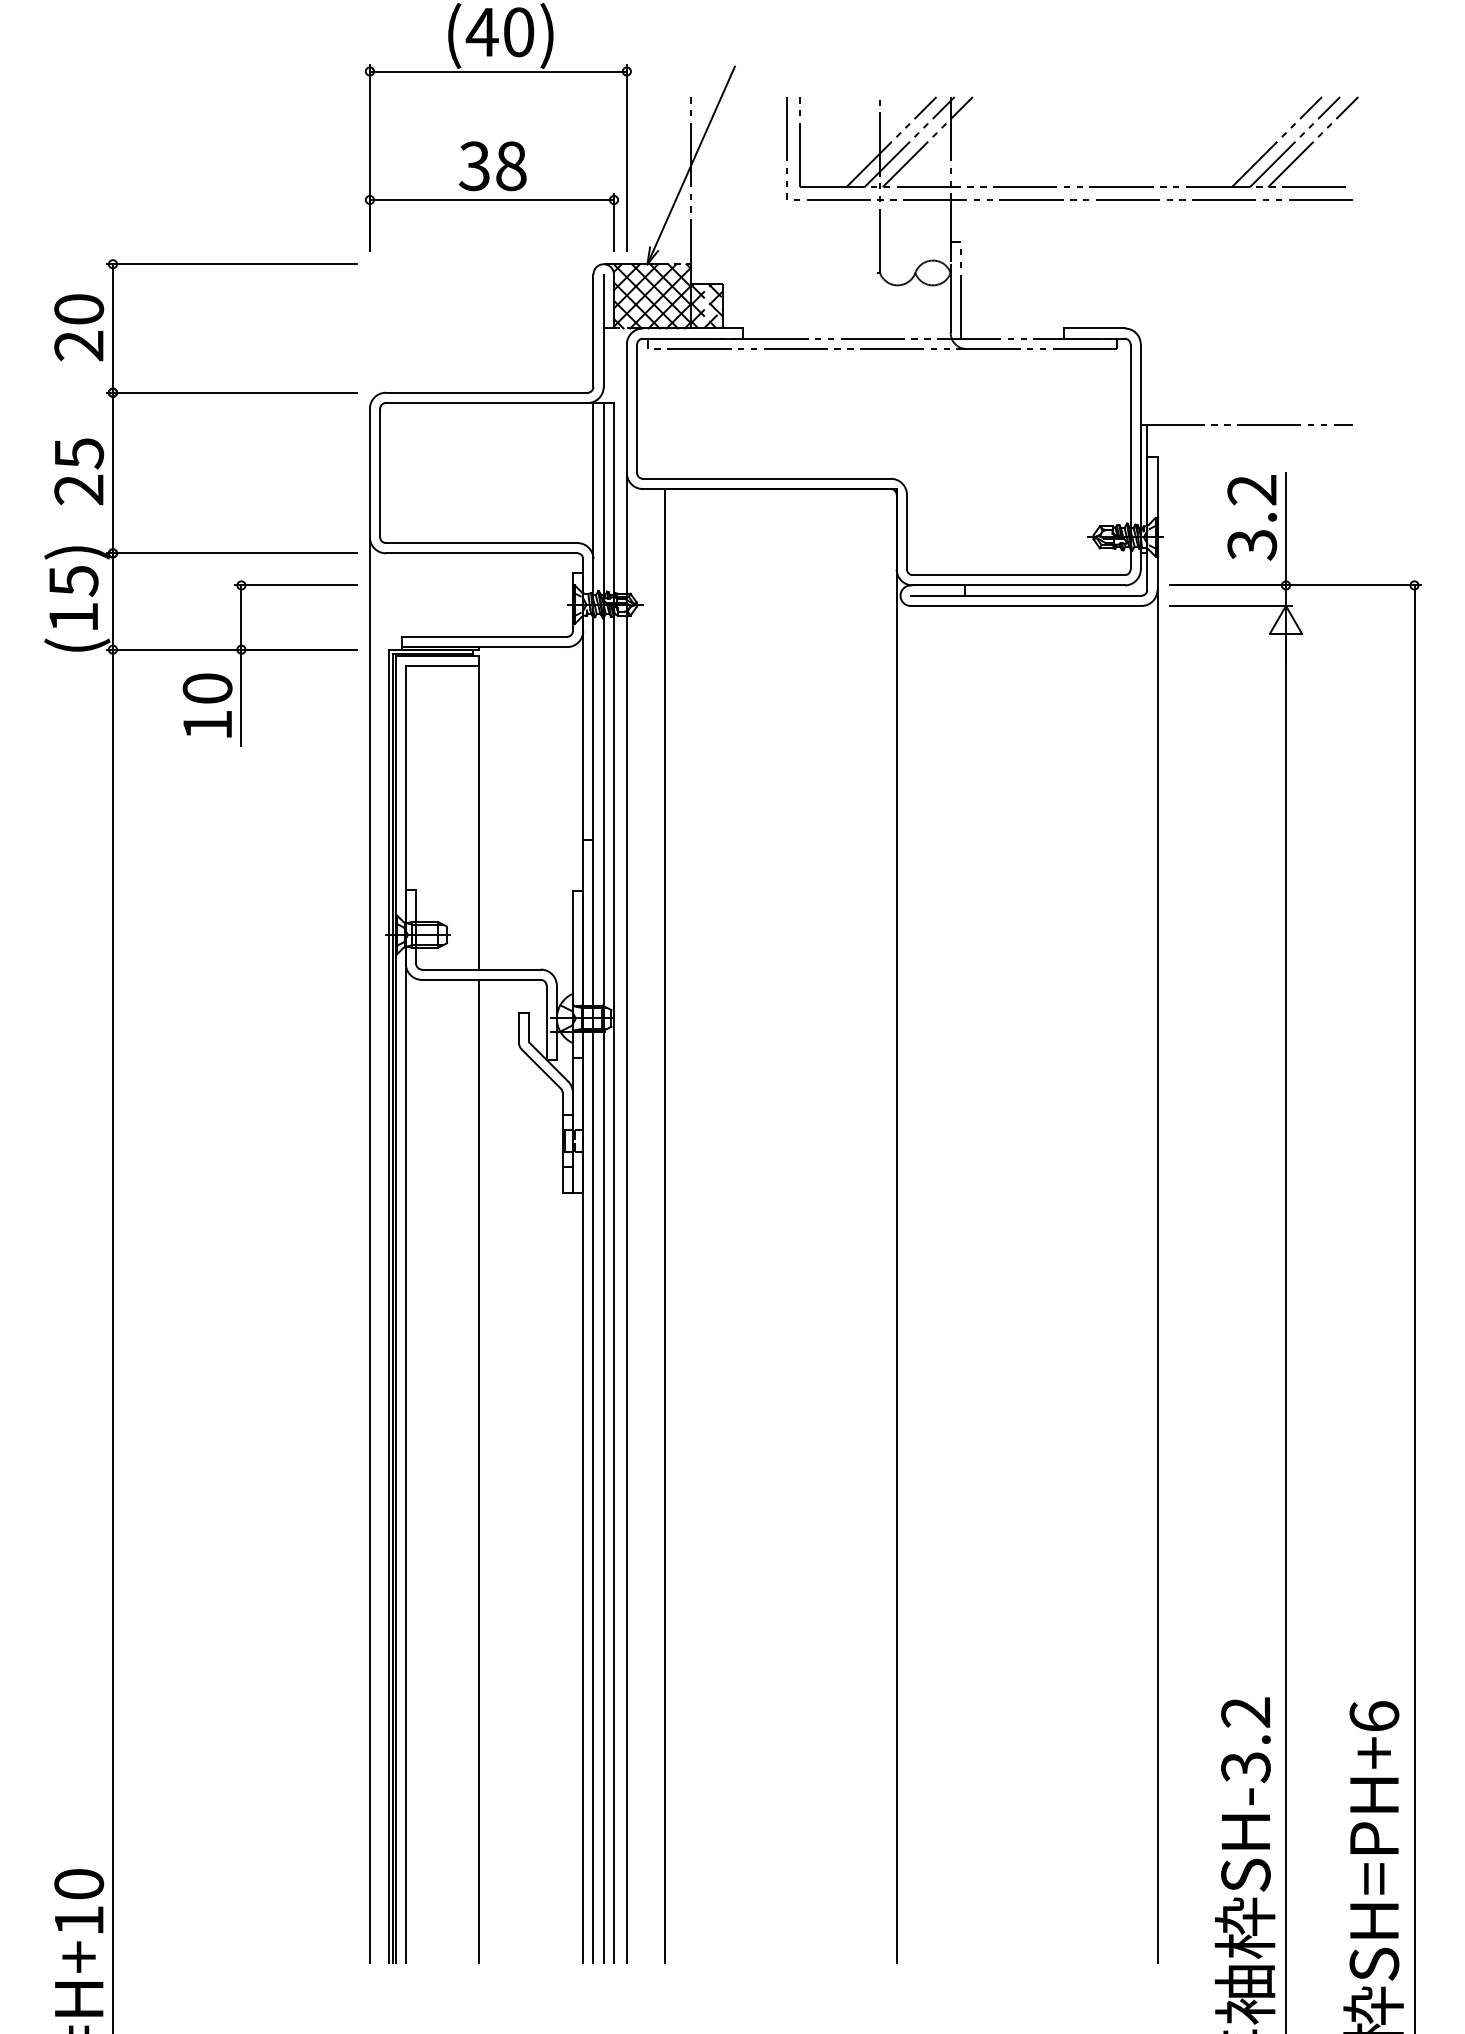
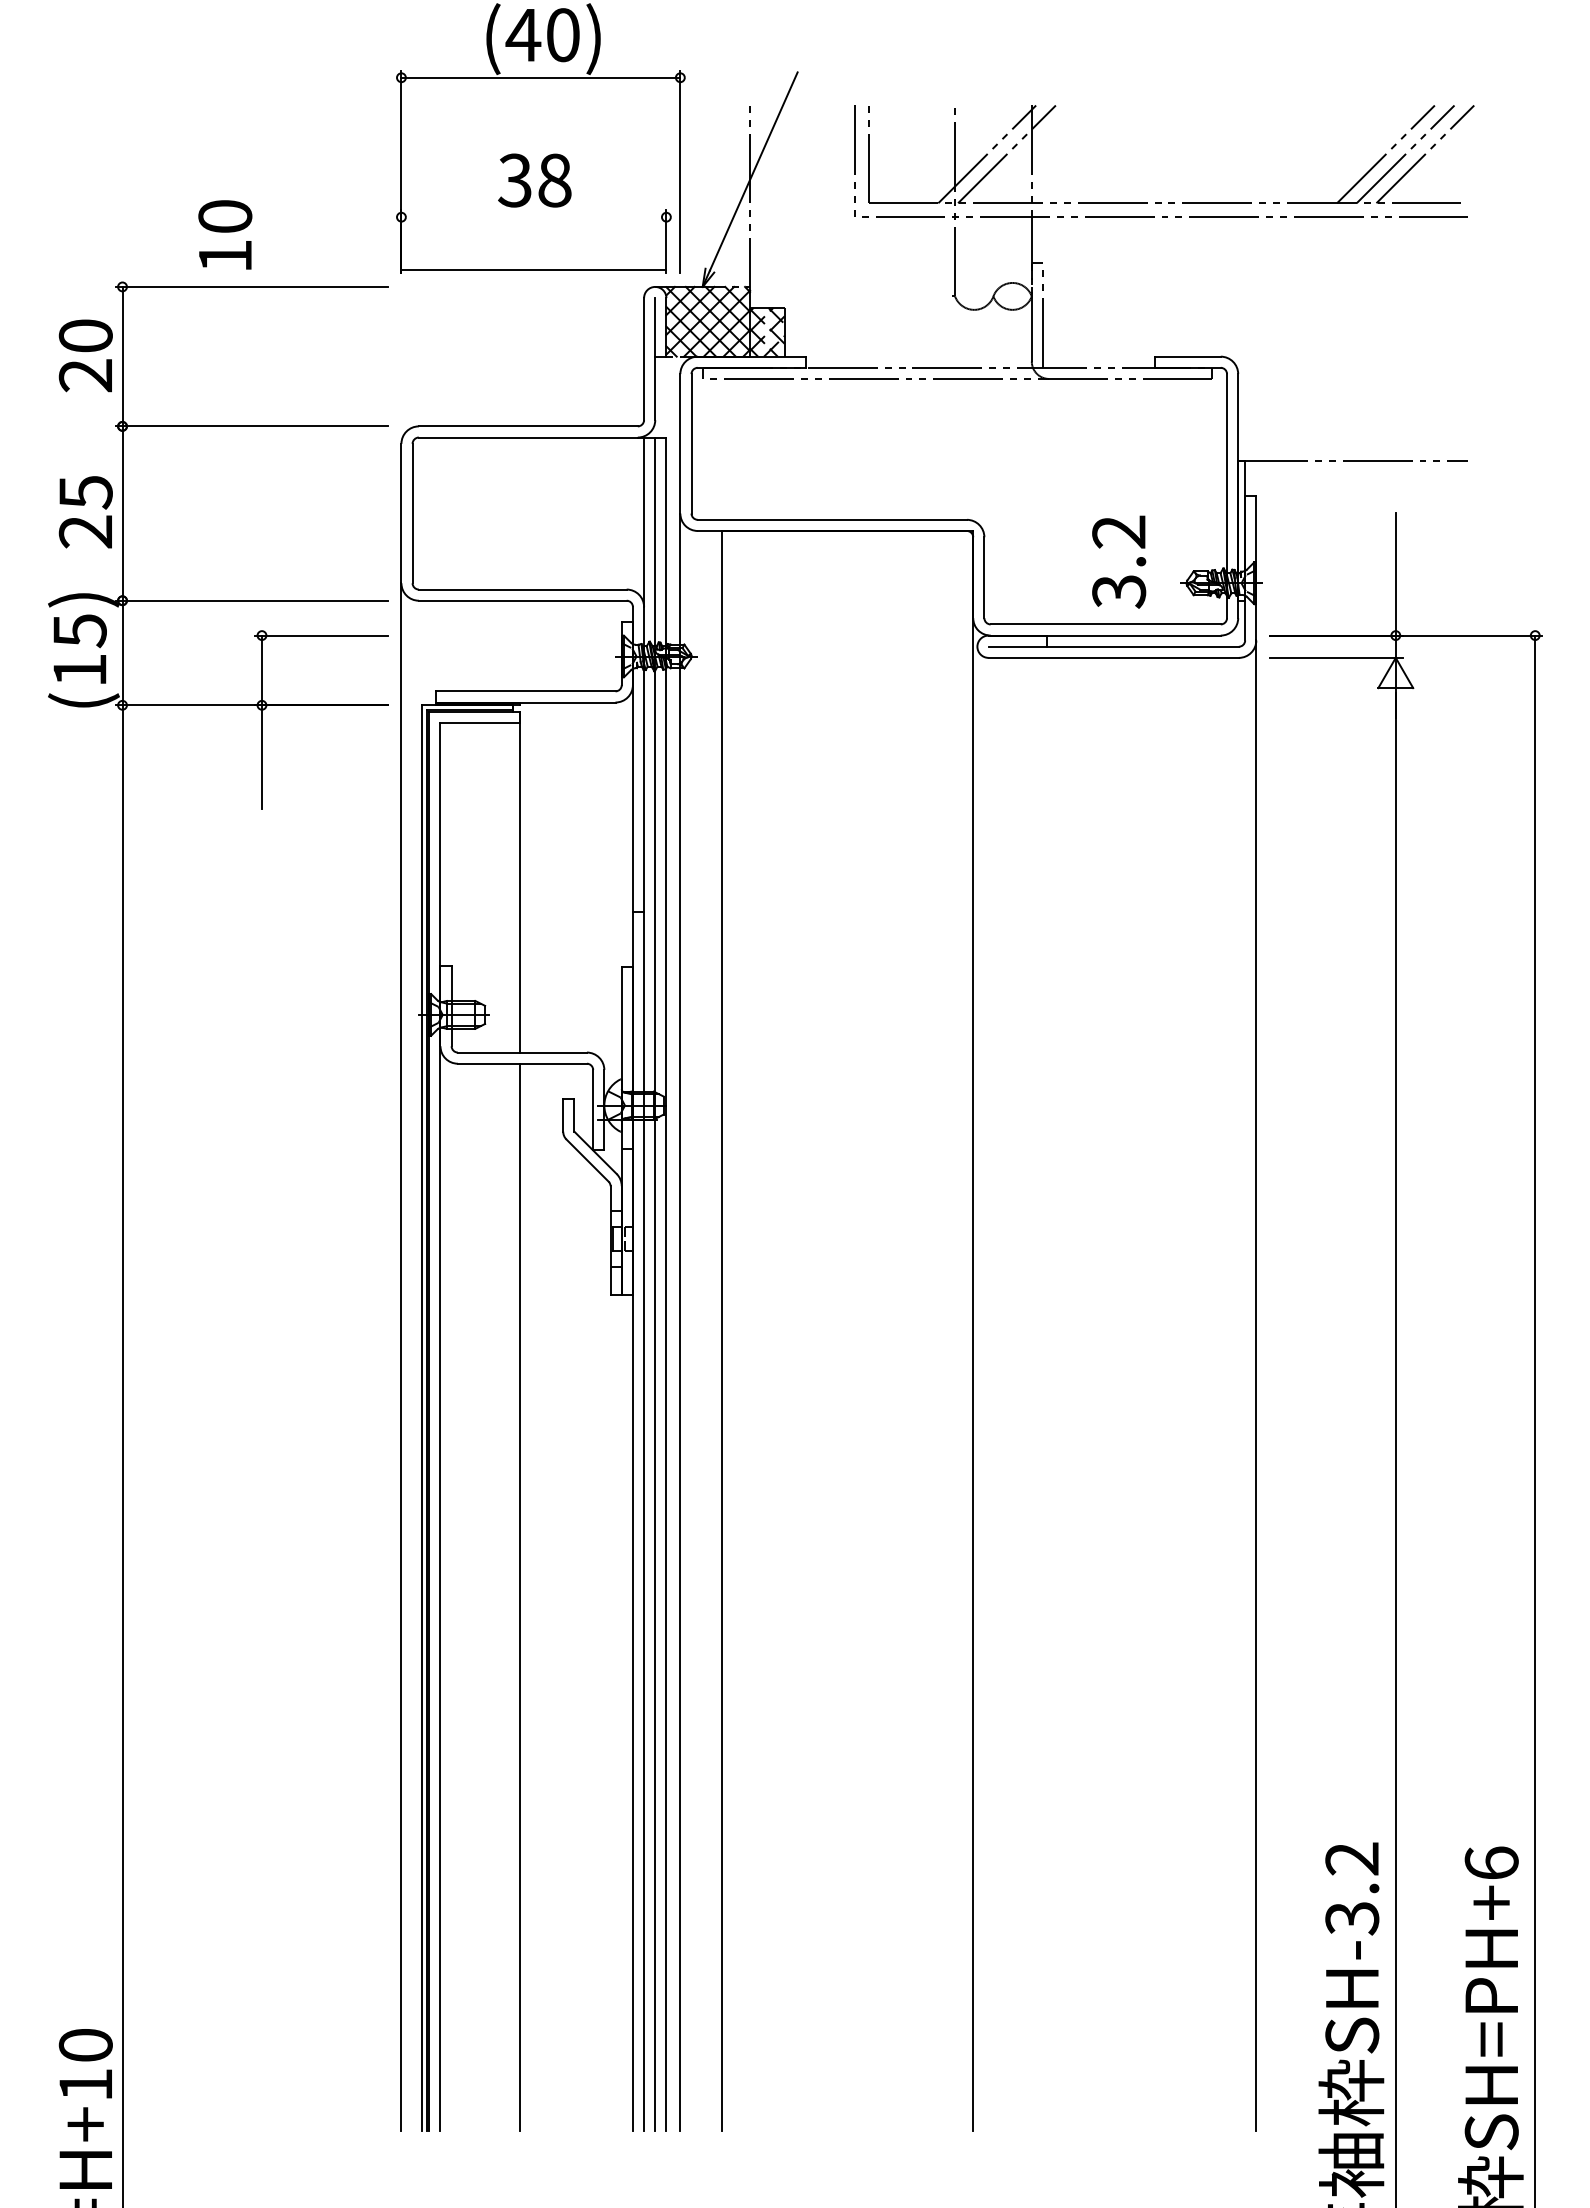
line: (891, 142) -> (967, 154), removed
line: (491, 200) -> (533, 270), moved
text: (1252, 517) -> (1119, 561), moved
text: (207, 705) -> (225, 234), moved

